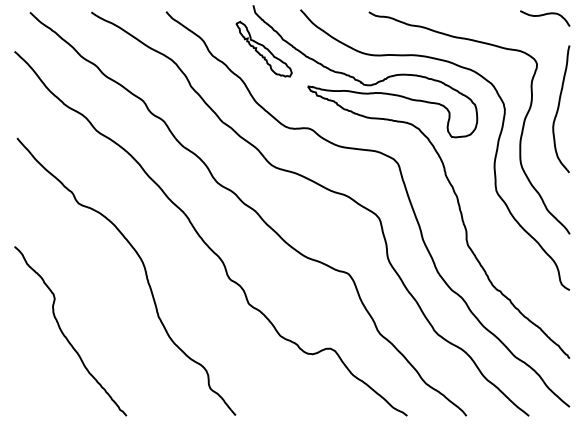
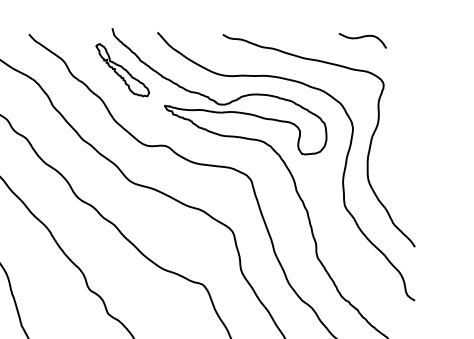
curve: (545, 15) -> (363, 37), moved
curve: (559, 108) -> (405, 126), removed

